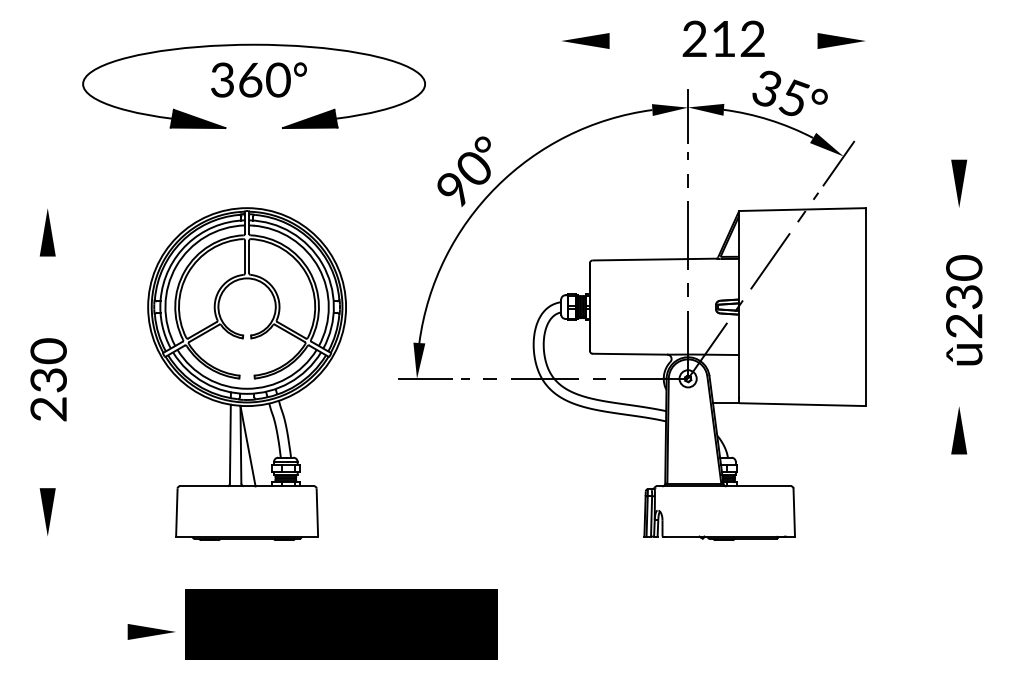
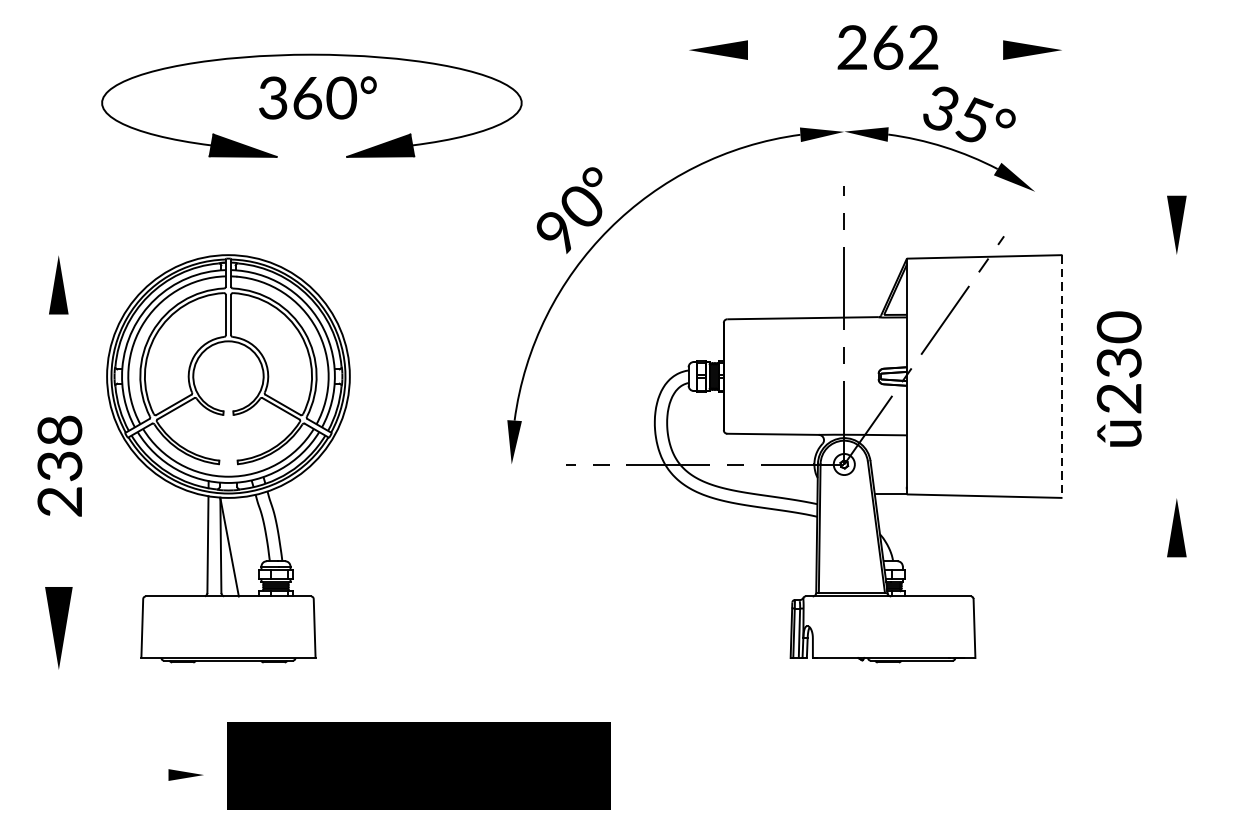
text: (724, 39) -> (888, 48), 212 -> 262
line: (688, 115) -> (844, 141), removed
line: (838, 163) -> (1028, 200), removed
line: (865, 307) -> (1061, 377), solid -> dashed
text: (964, 310) -> (1119, 379), moved
text: (48, 351) -> (59, 430), 230 -> 238
part: (246, 373) -> (227, 457), moved
line: (425, 378) -> (522, 464), removed
part: (47, 511) -> (58, 627), size x1.4
part: (151, 631) -> (186, 774), size x0.6

